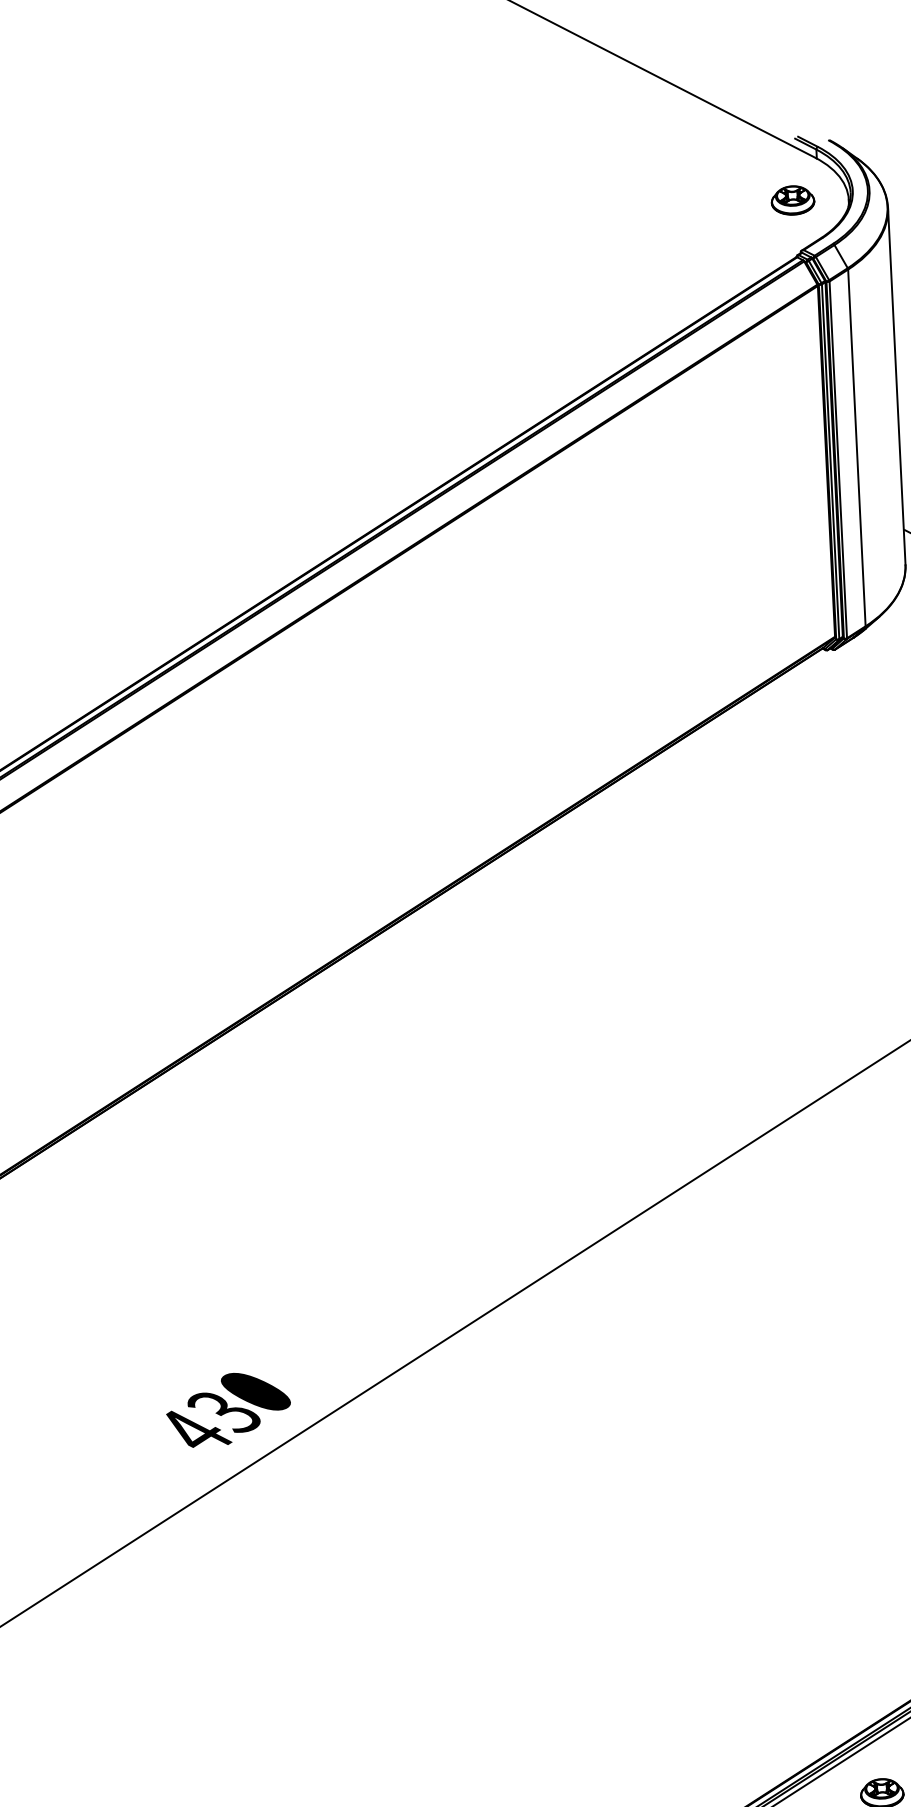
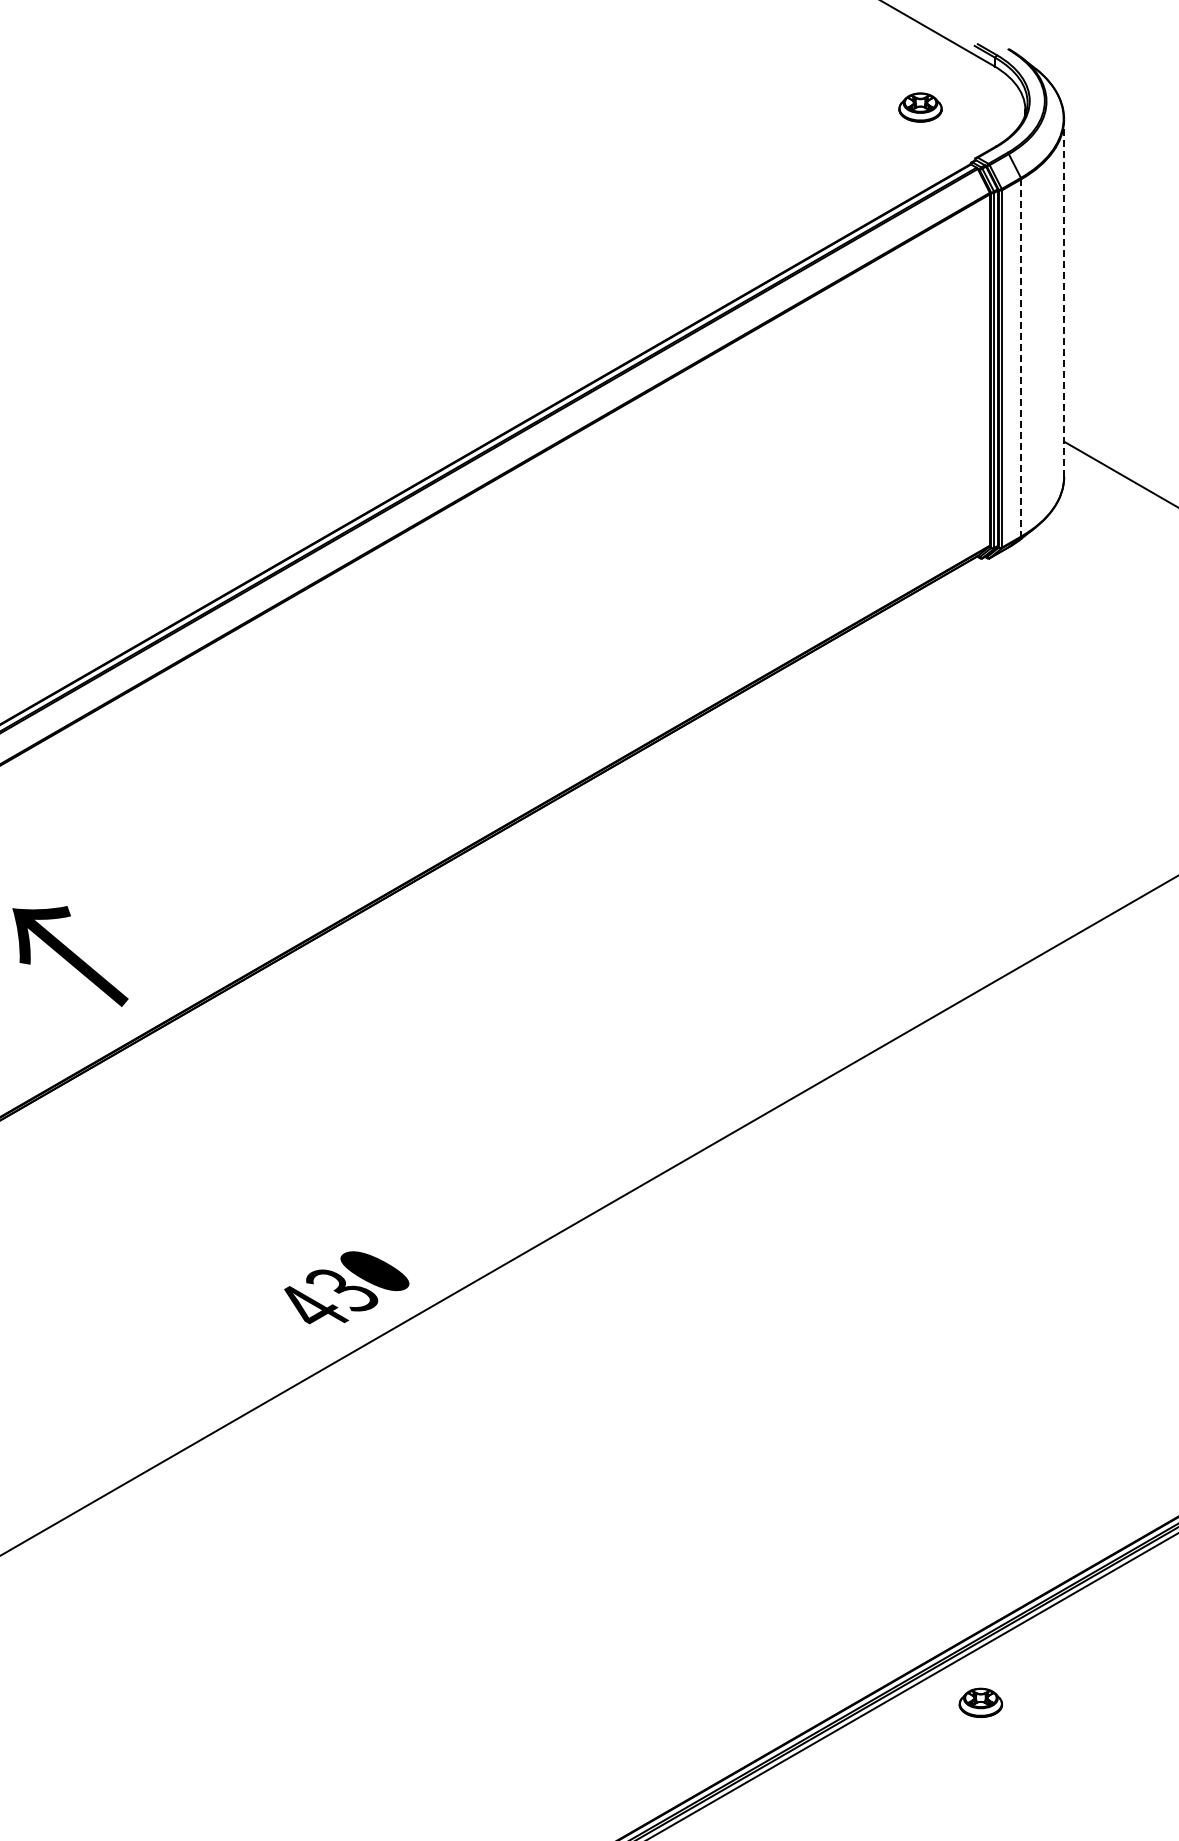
part: (792, 200) -> (920, 107), moved
line: (897, 386) -> (1064, 298), solid -> dashed
line: (857, 447) -> (1021, 357), solid -> dashed

